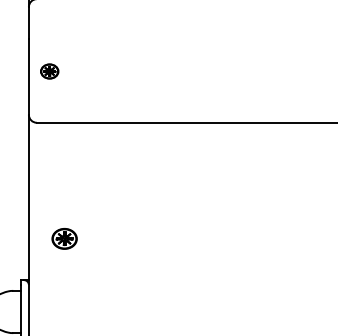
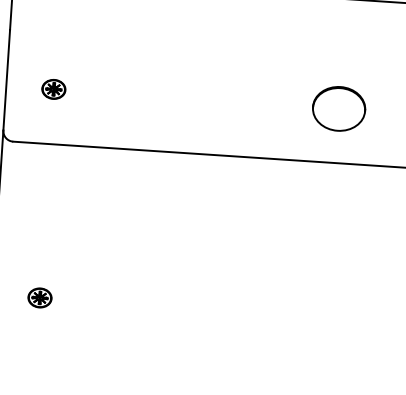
part: (49, 71) -> (53, 89), moved
part: (279, 81) -> (338, 108), added
part: (64, 238) -> (39, 297), size x0.71

